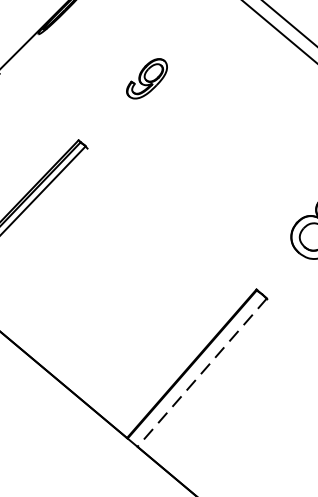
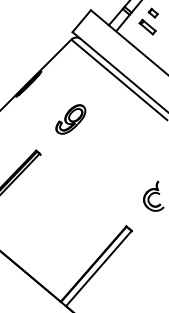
part: (146, 78) -> (70, 119), size x1.43
line: (201, 372) -> (98, 268), dashed -> solid

